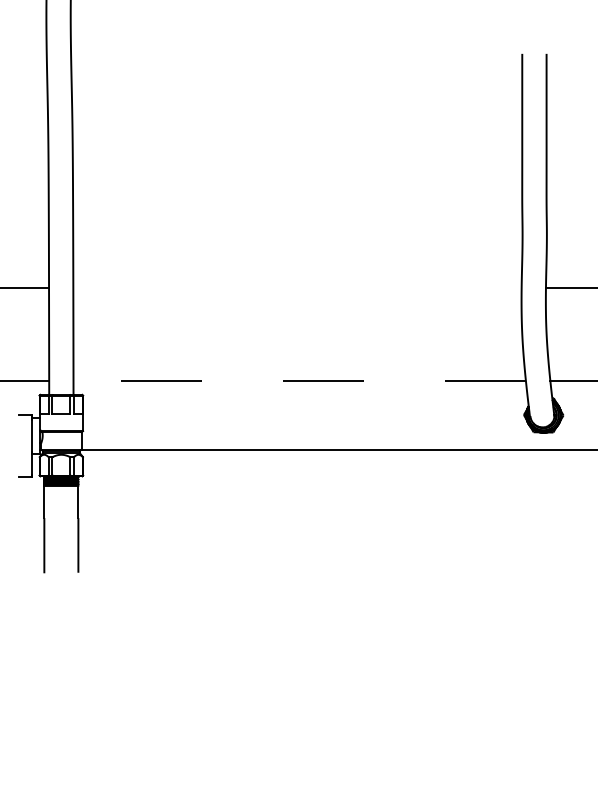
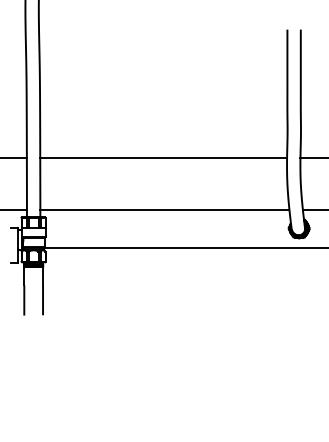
line: (297, 287) -> (163, 158), added
line: (299, 380) -> (164, 209), dashed -> solid

